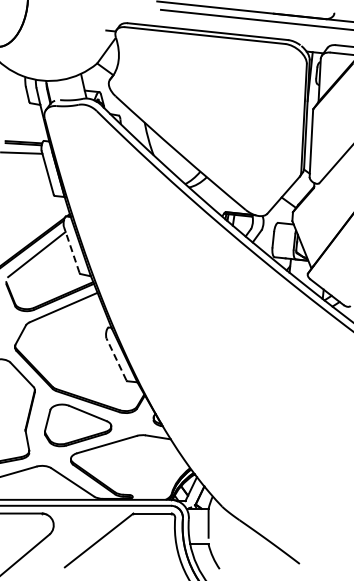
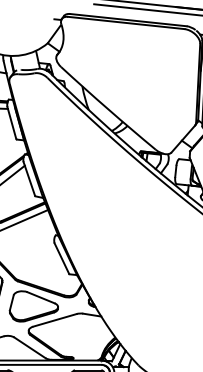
line: (71, 249) -> (29, 178), dashed -> solid
line: (116, 359) -> (61, 258), dashed -> solid

